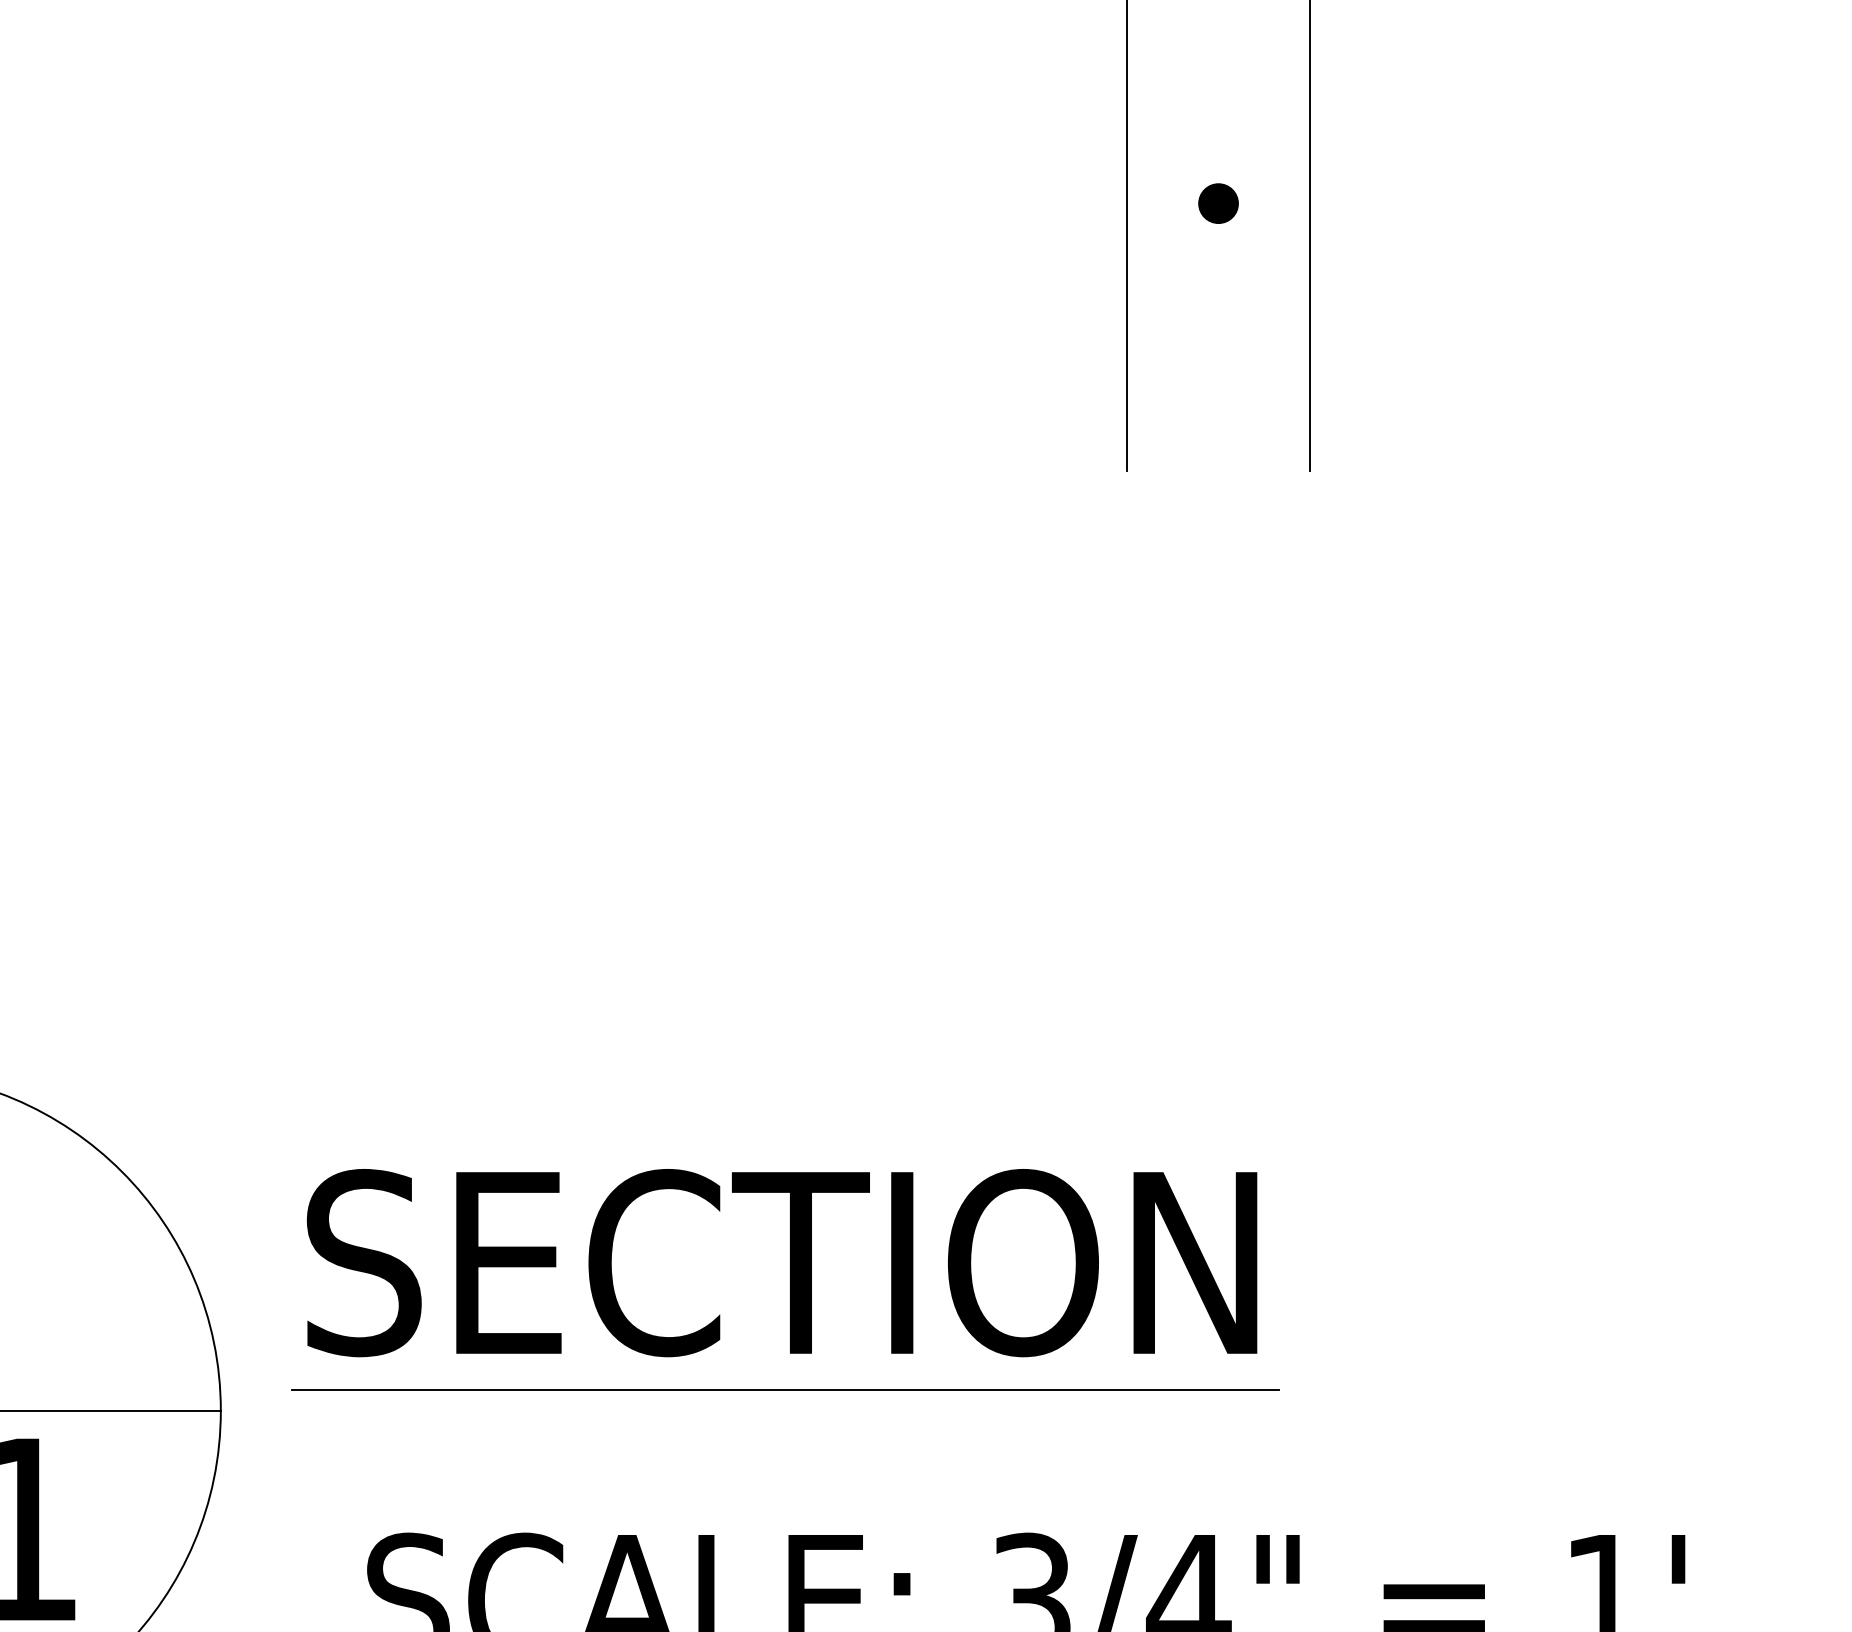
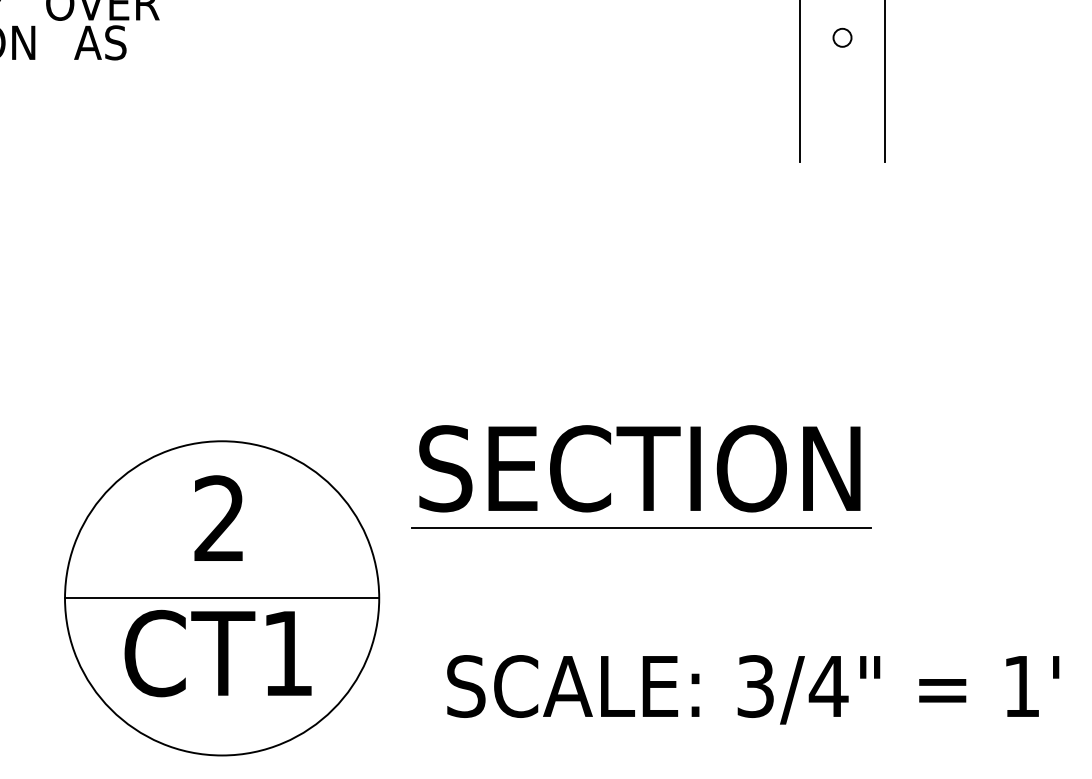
fill: (1218, 202) -> (842, 37), removed
part: (785, 1279) -> (641, 476), moved

